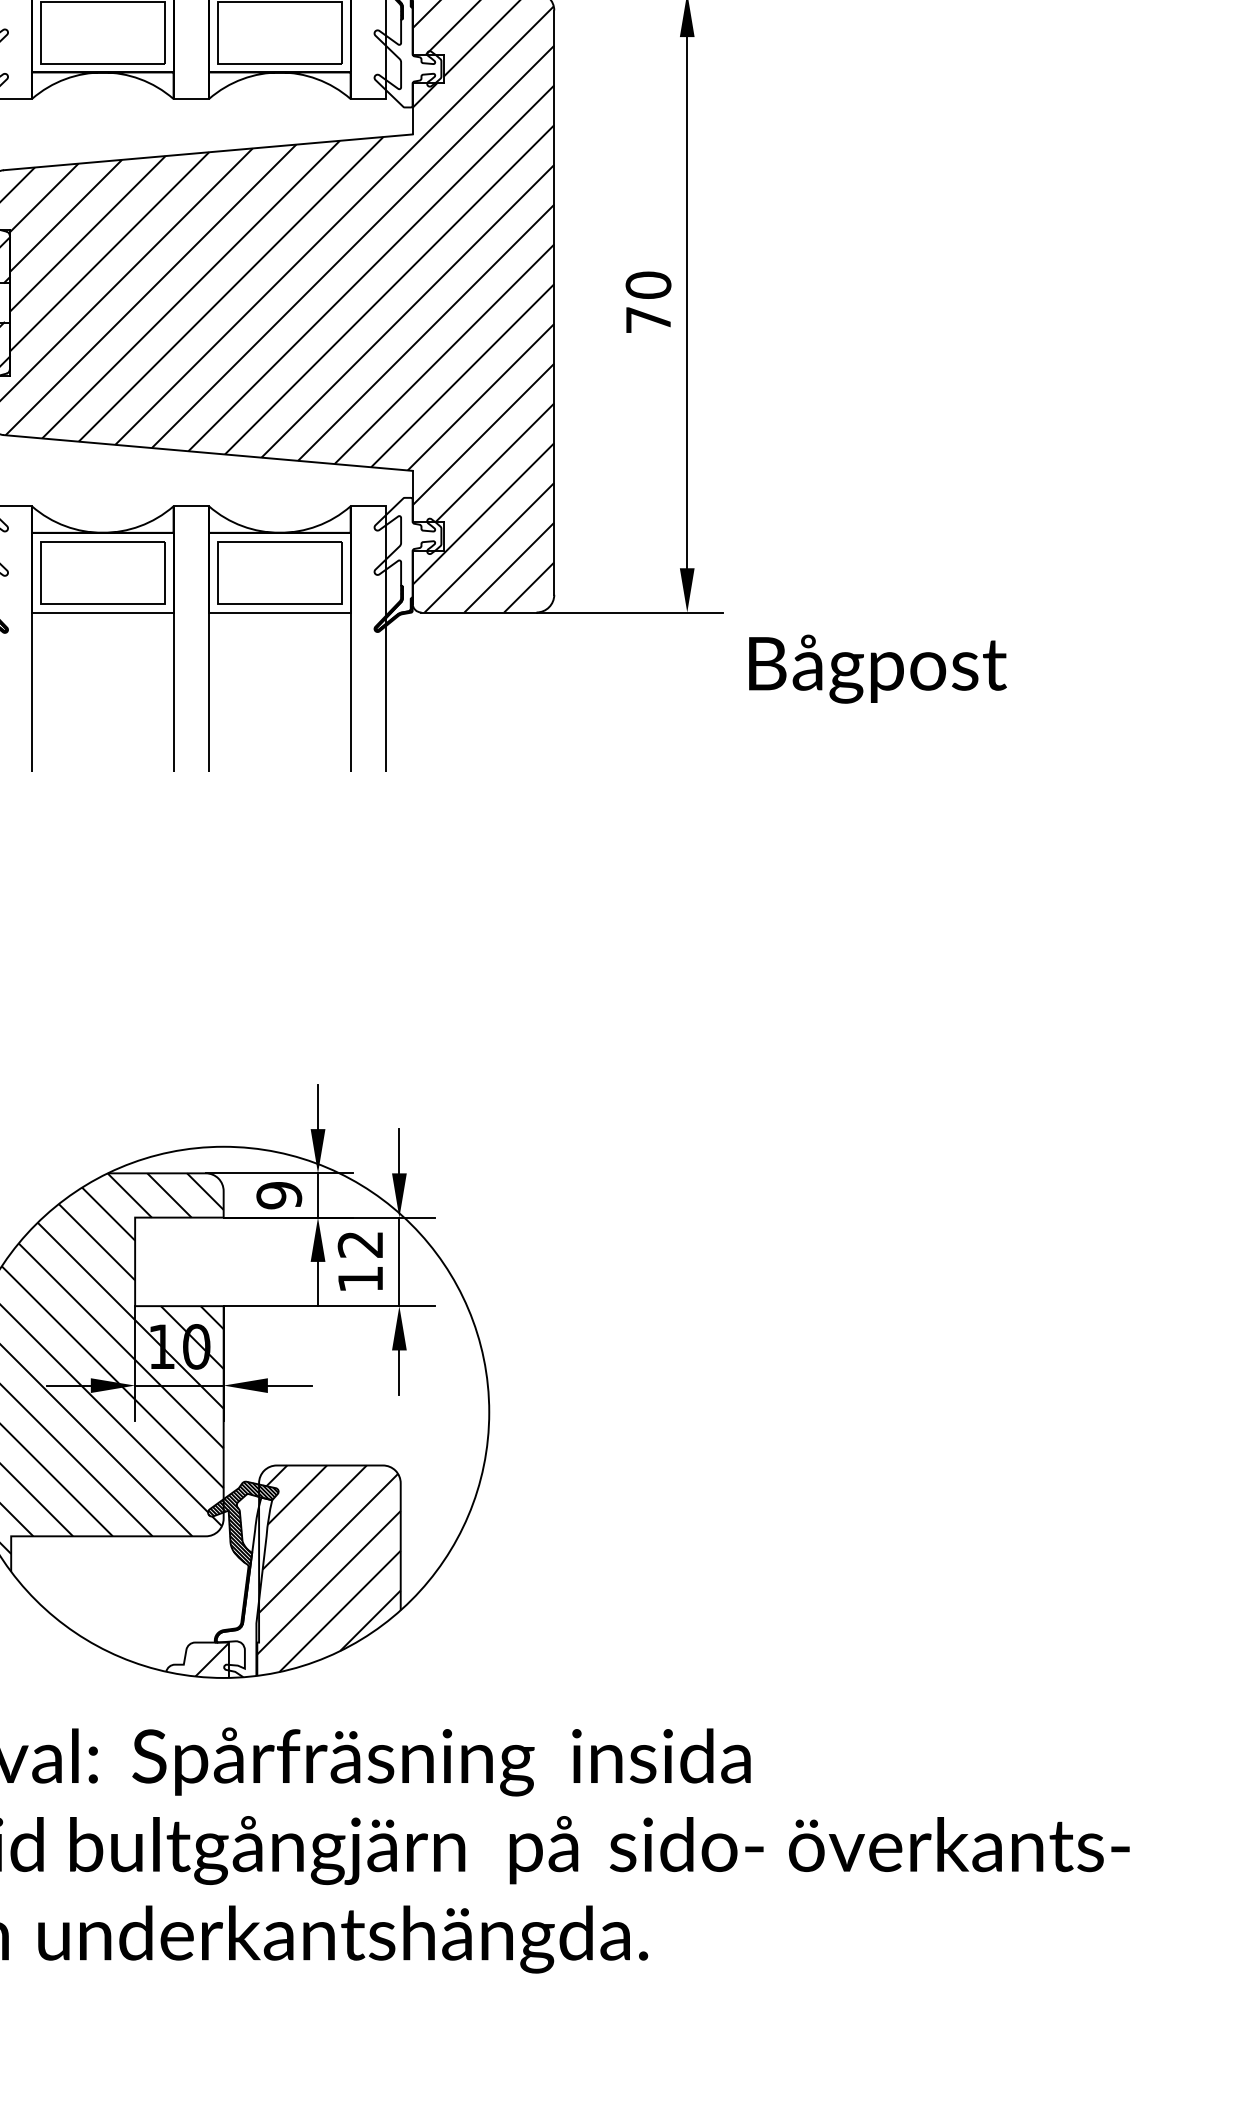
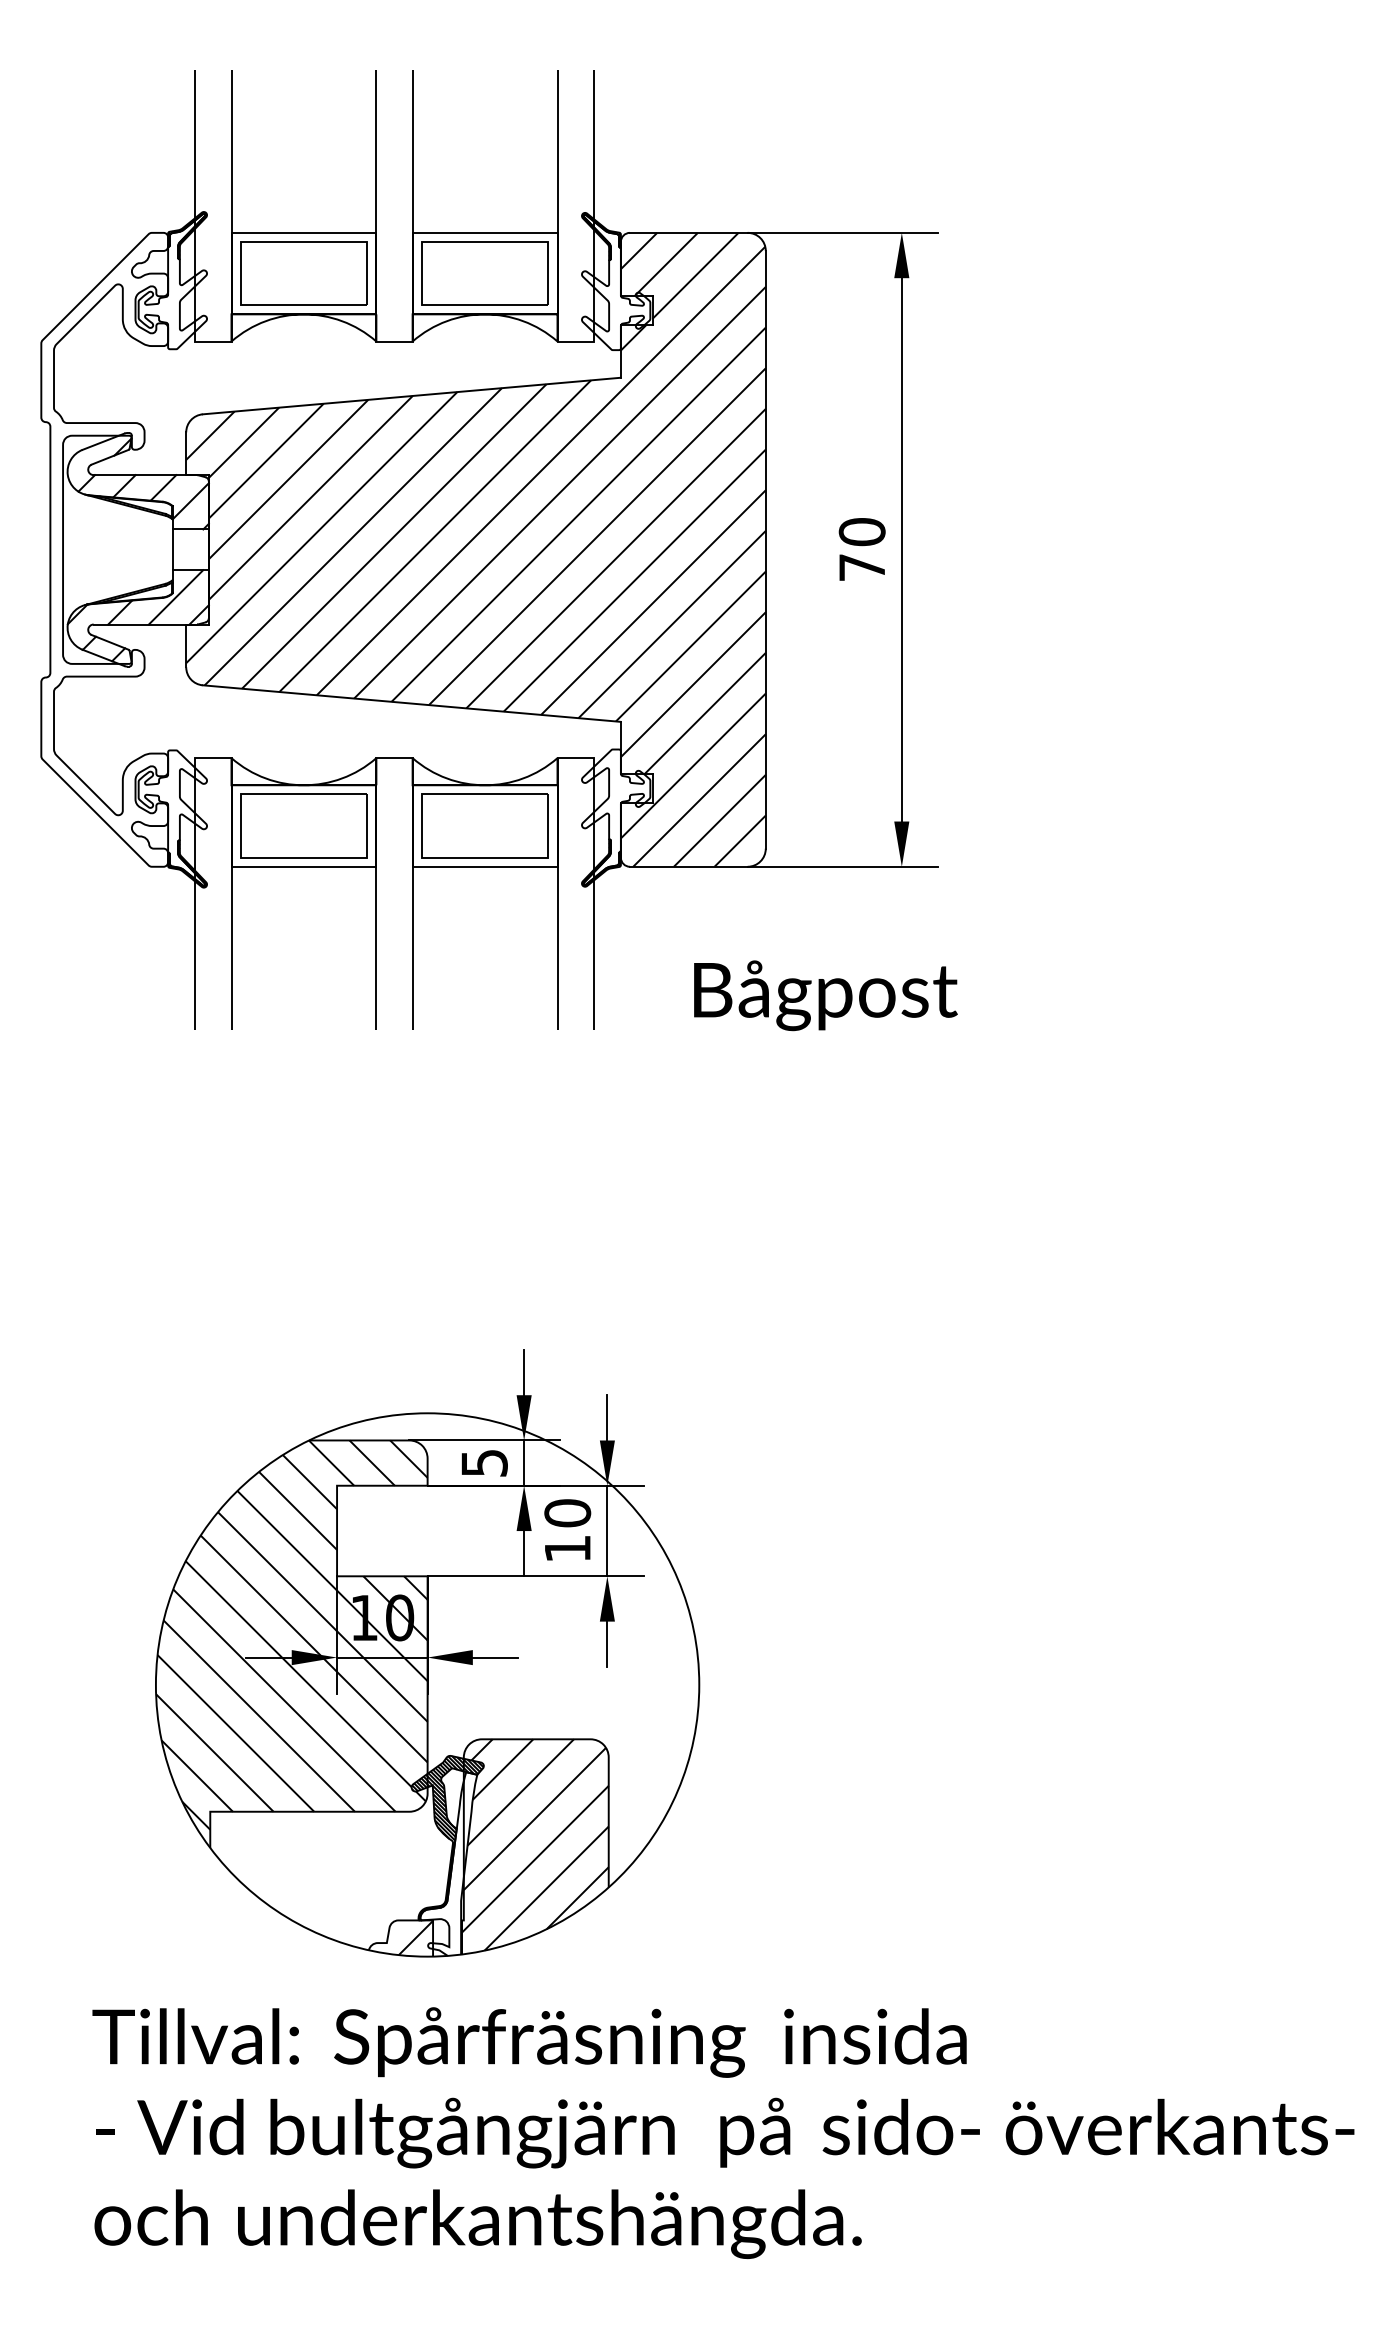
text: (877, 668) -> (825, 995), moved
text: (279, 1195) -> (484, 1463), 9 -> 5
text: (360, 1244) -> (567, 1513), 12 -> 10

